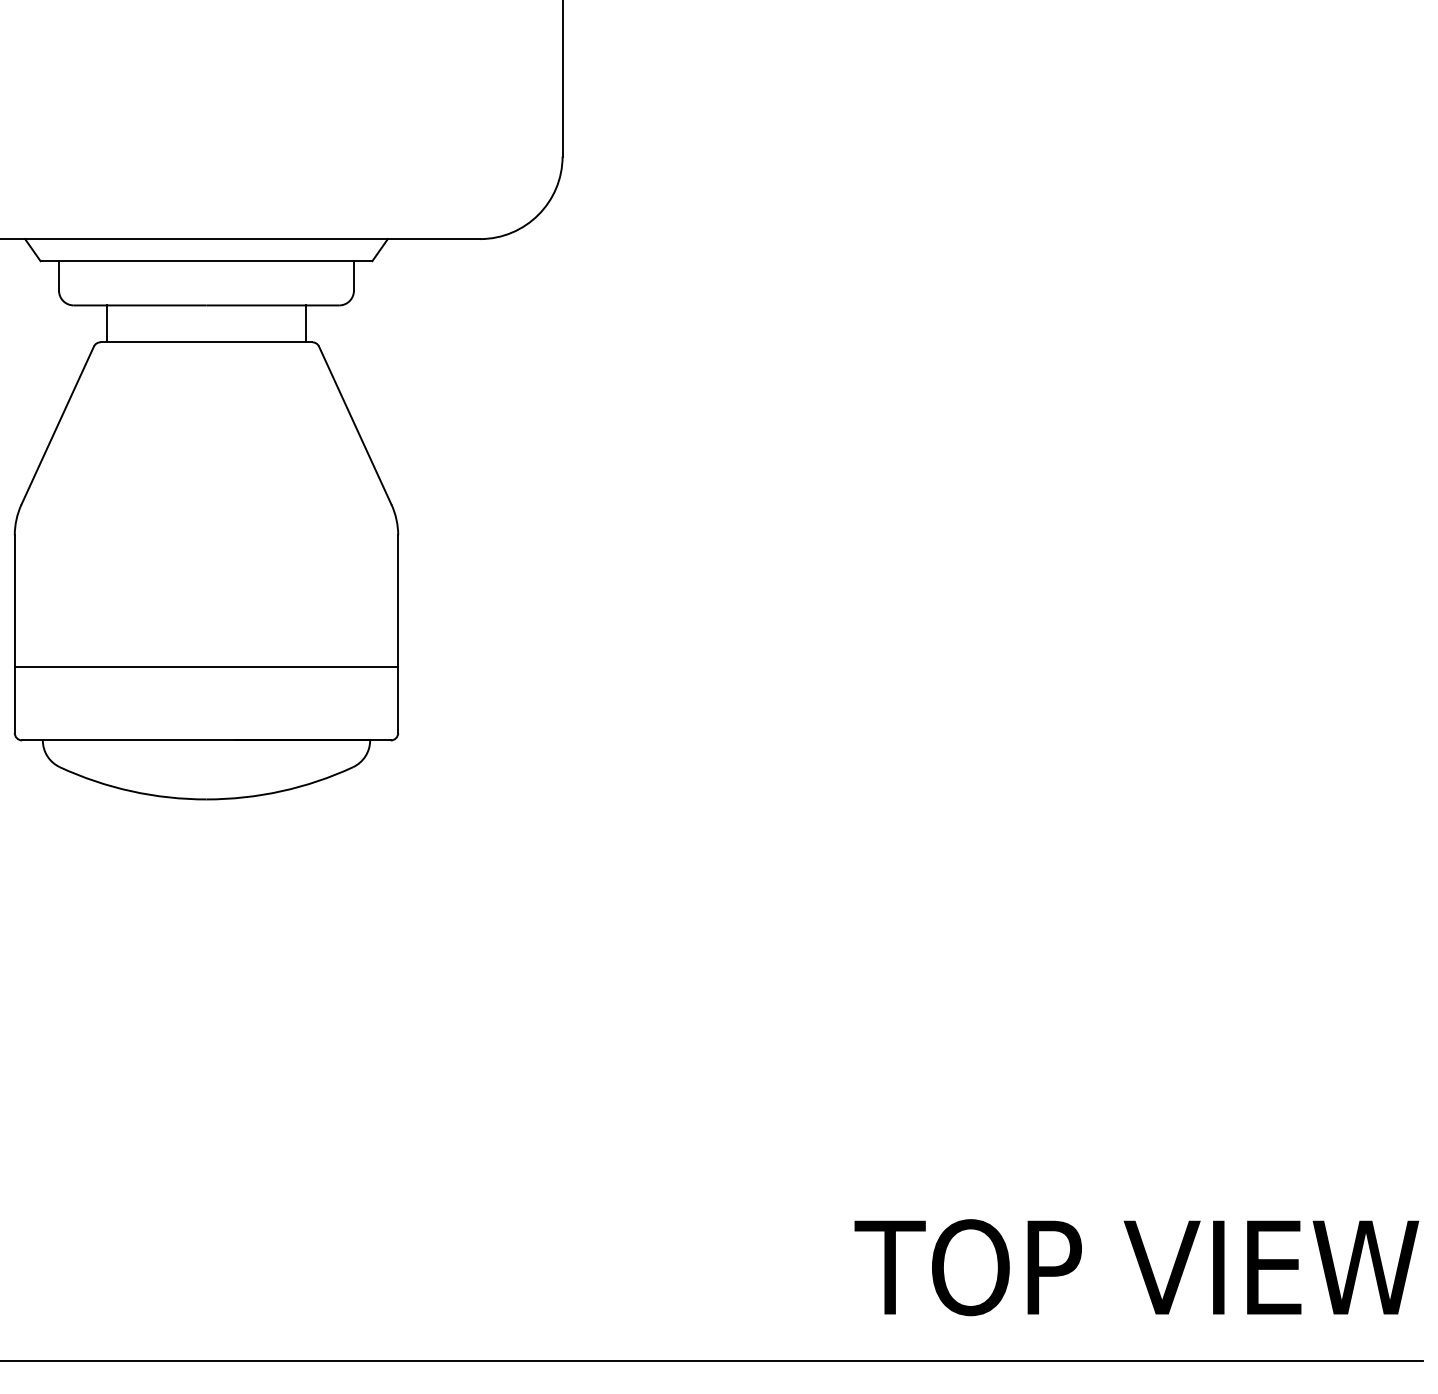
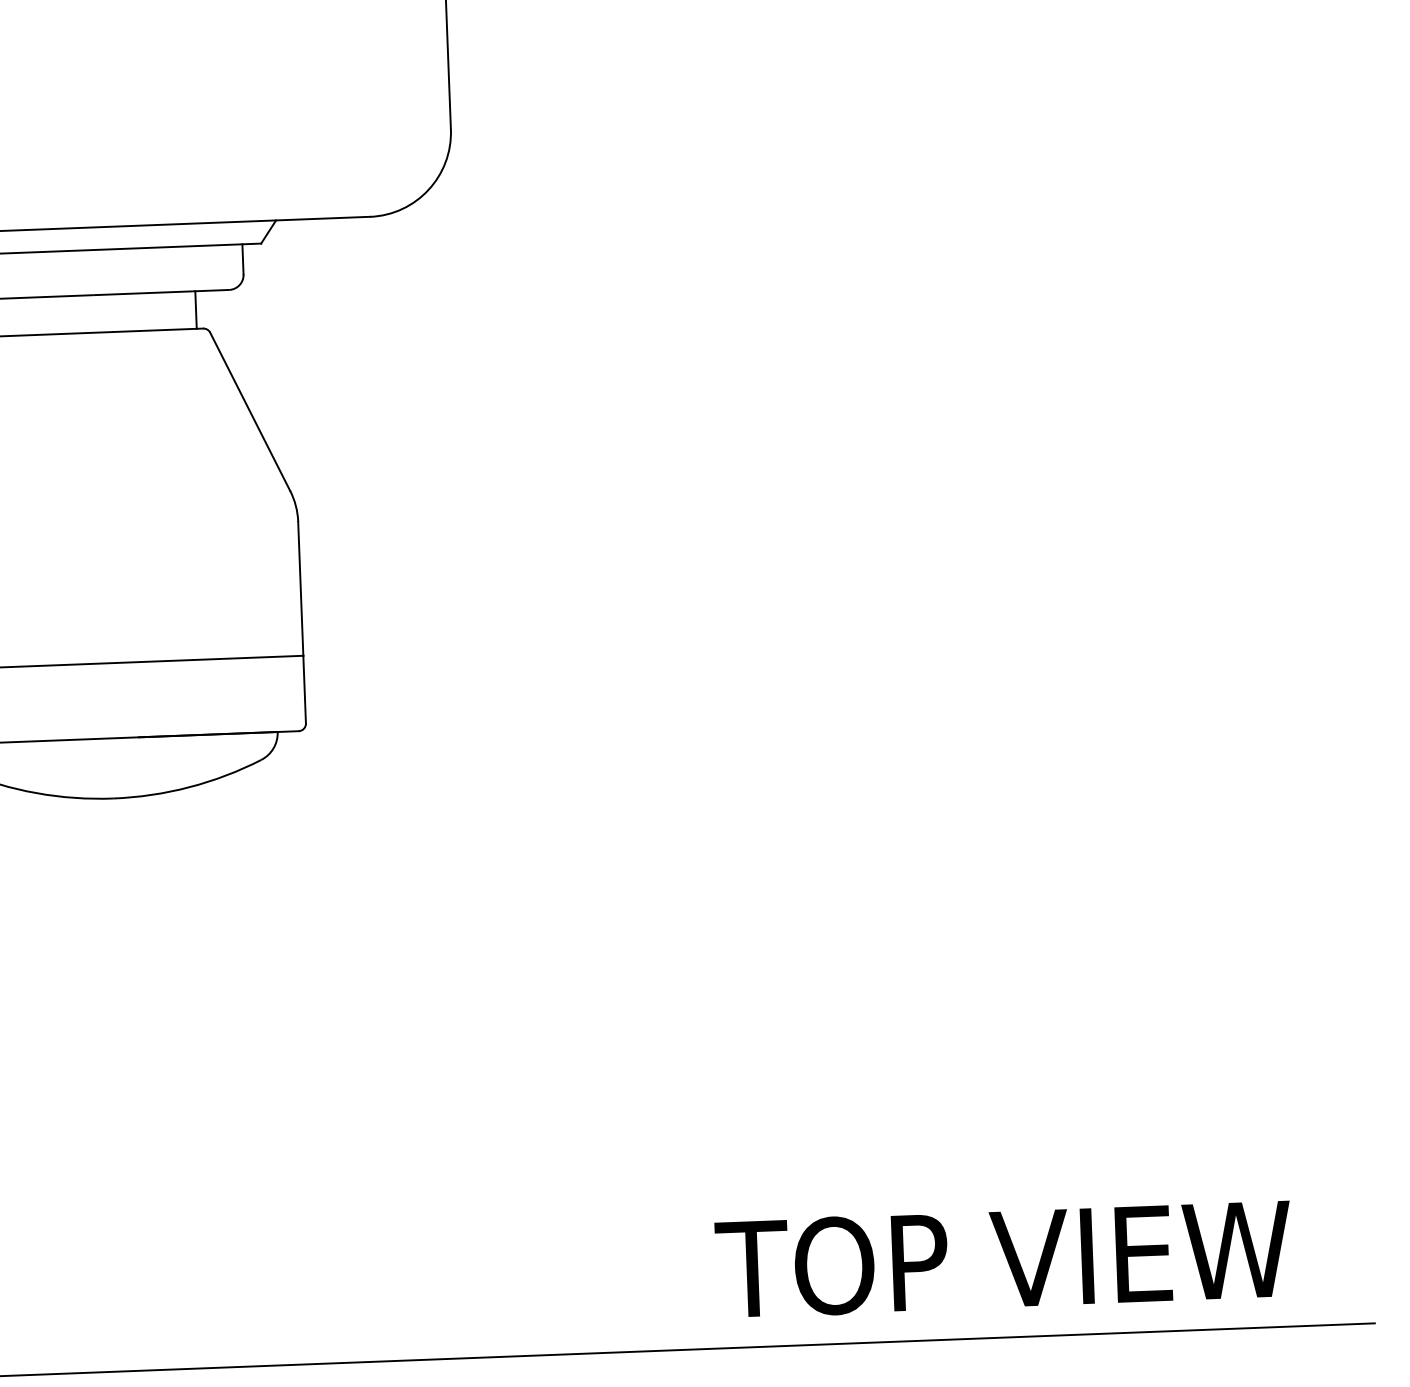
text: (1136, 1267) -> (1003, 1259), moved

